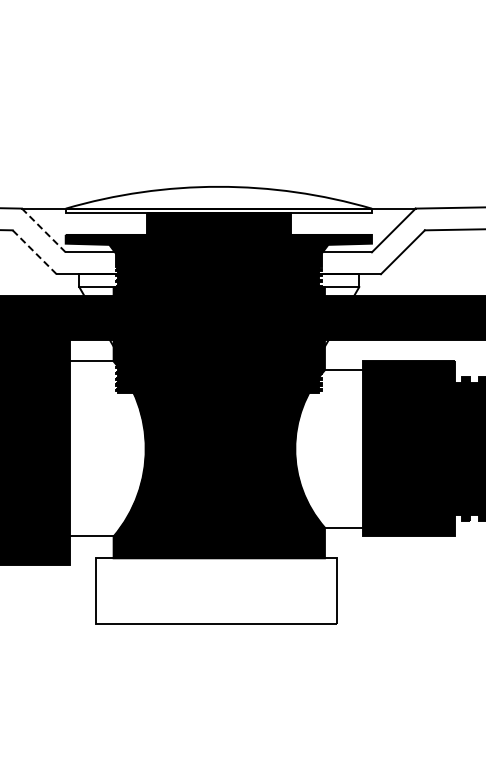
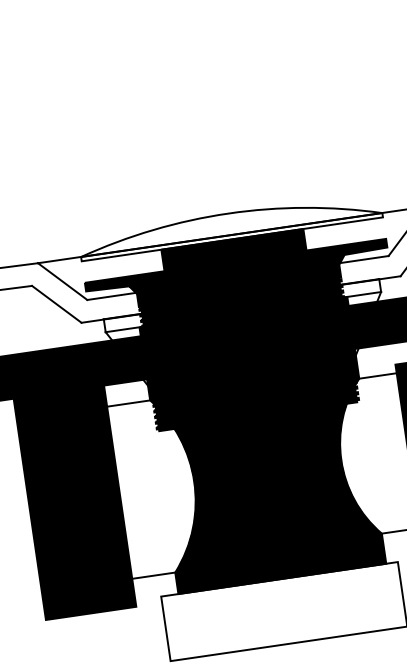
line: (43, 230) -> (62, 281), dashed -> solid
line: (34, 251) -> (56, 303), dashed -> solid

